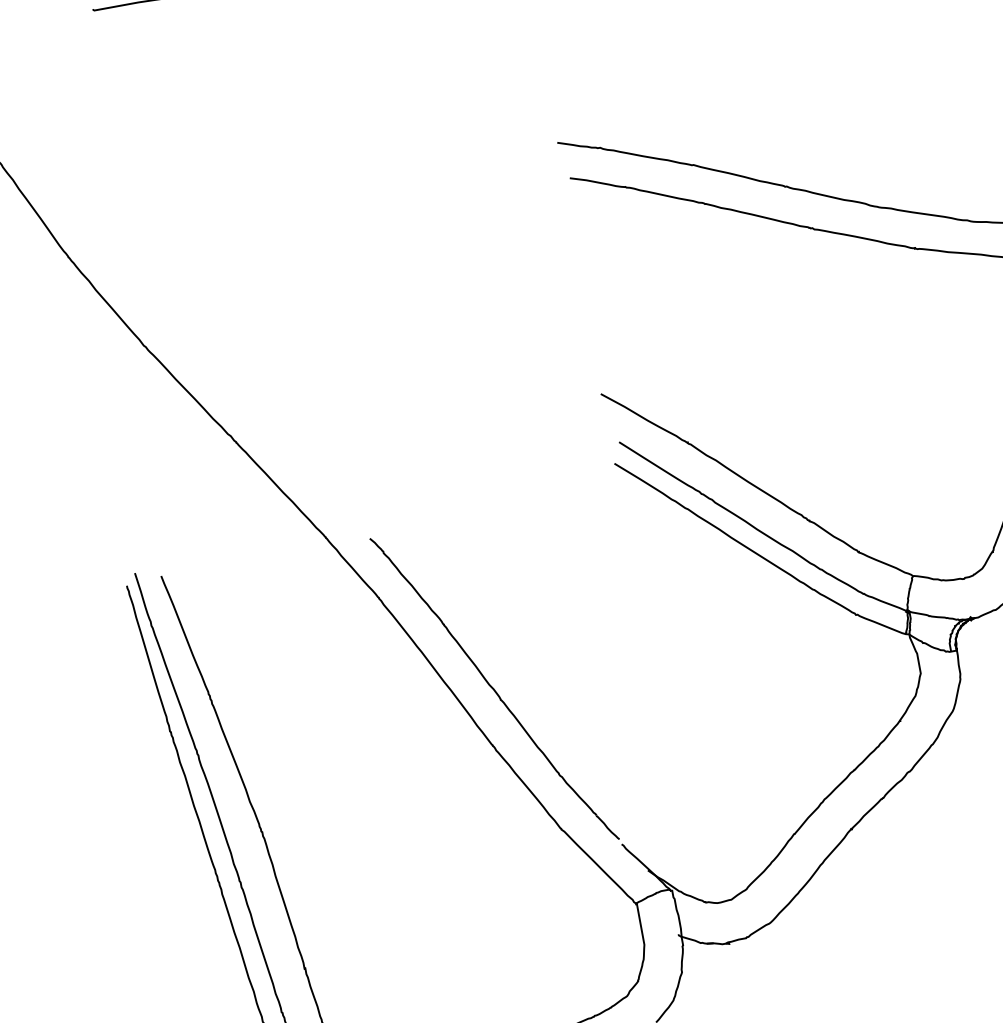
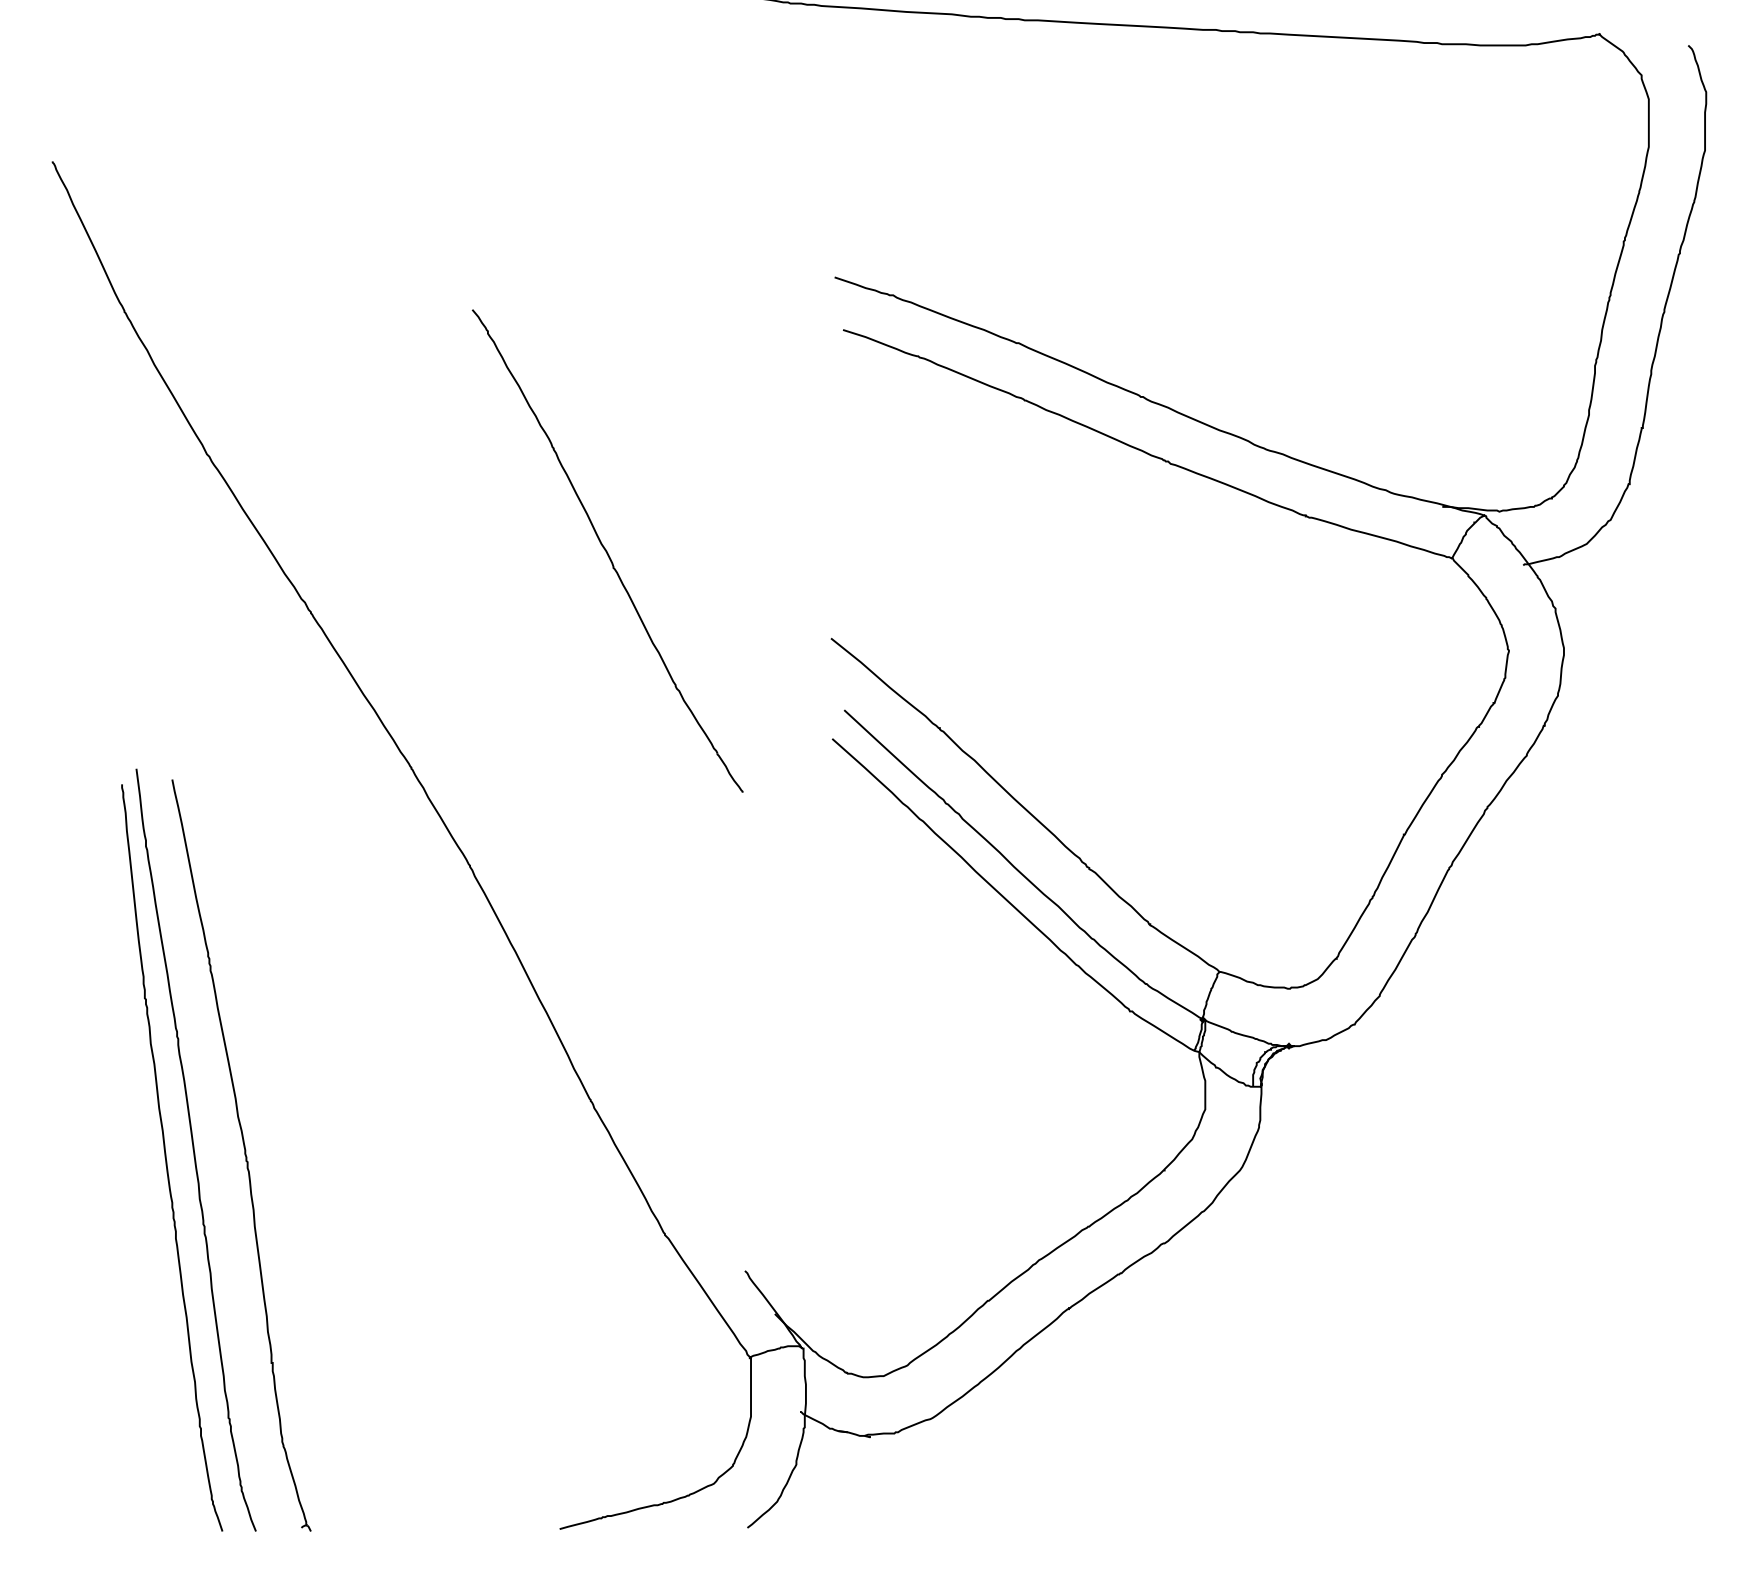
part: (494, 688) -> (607, 550), moved

